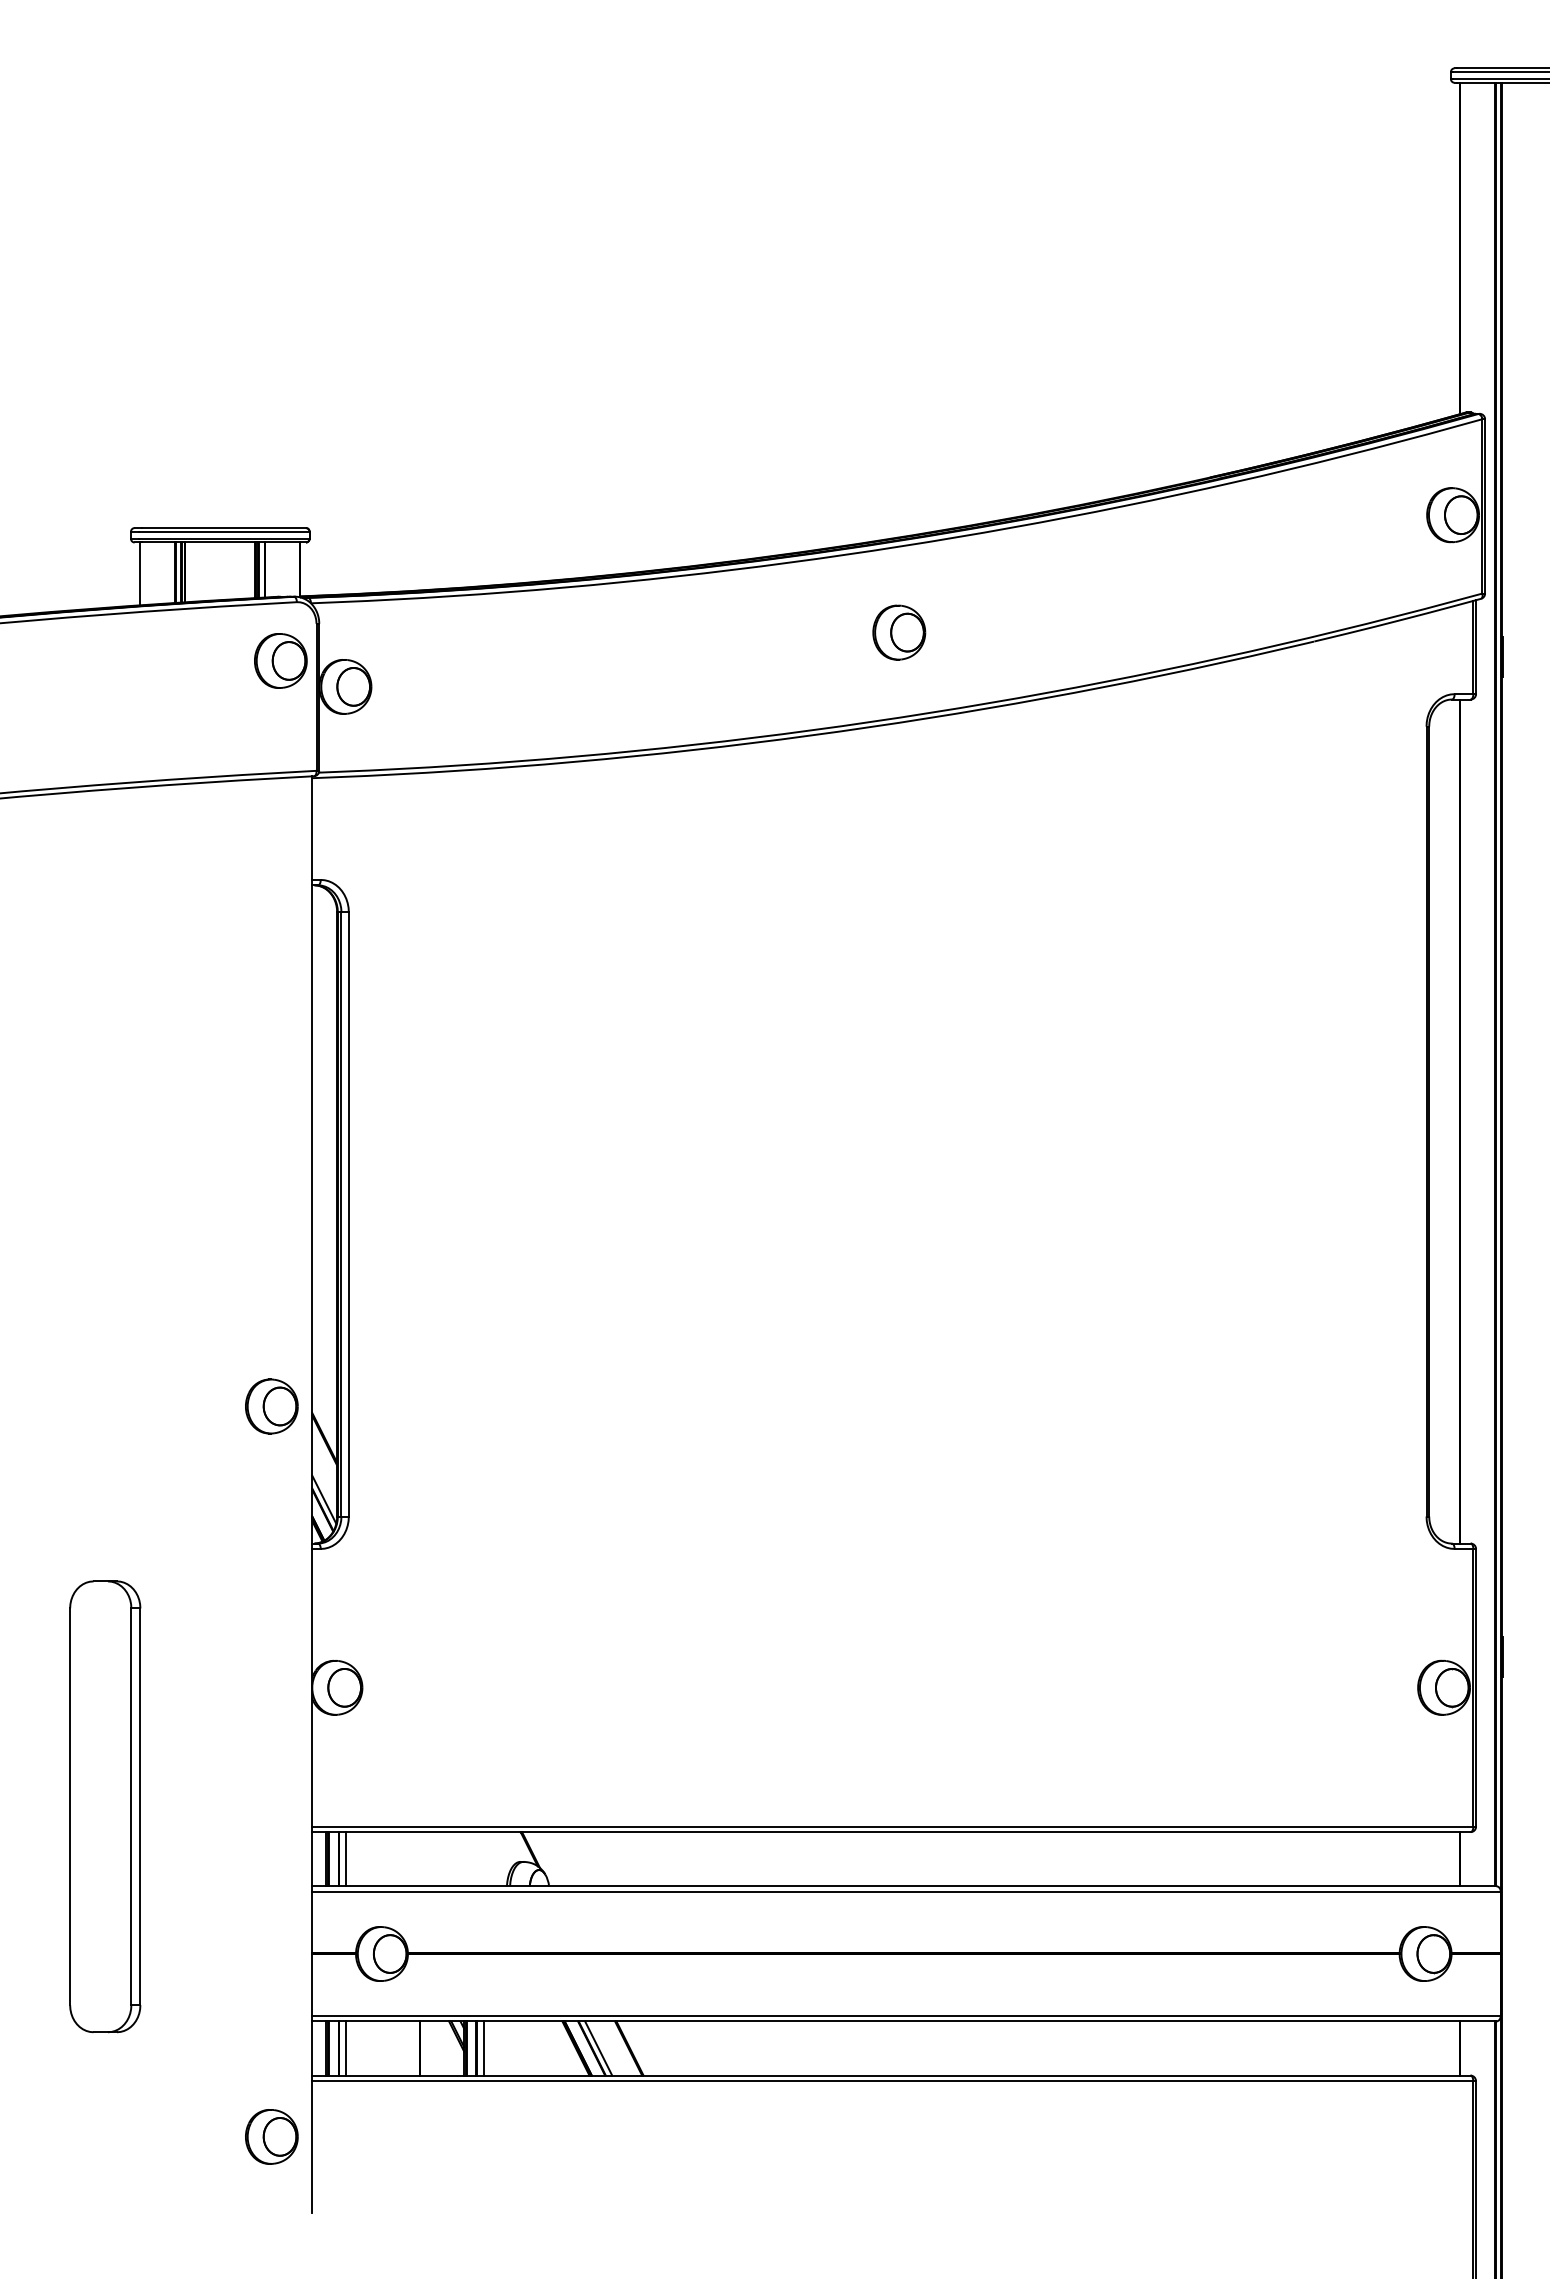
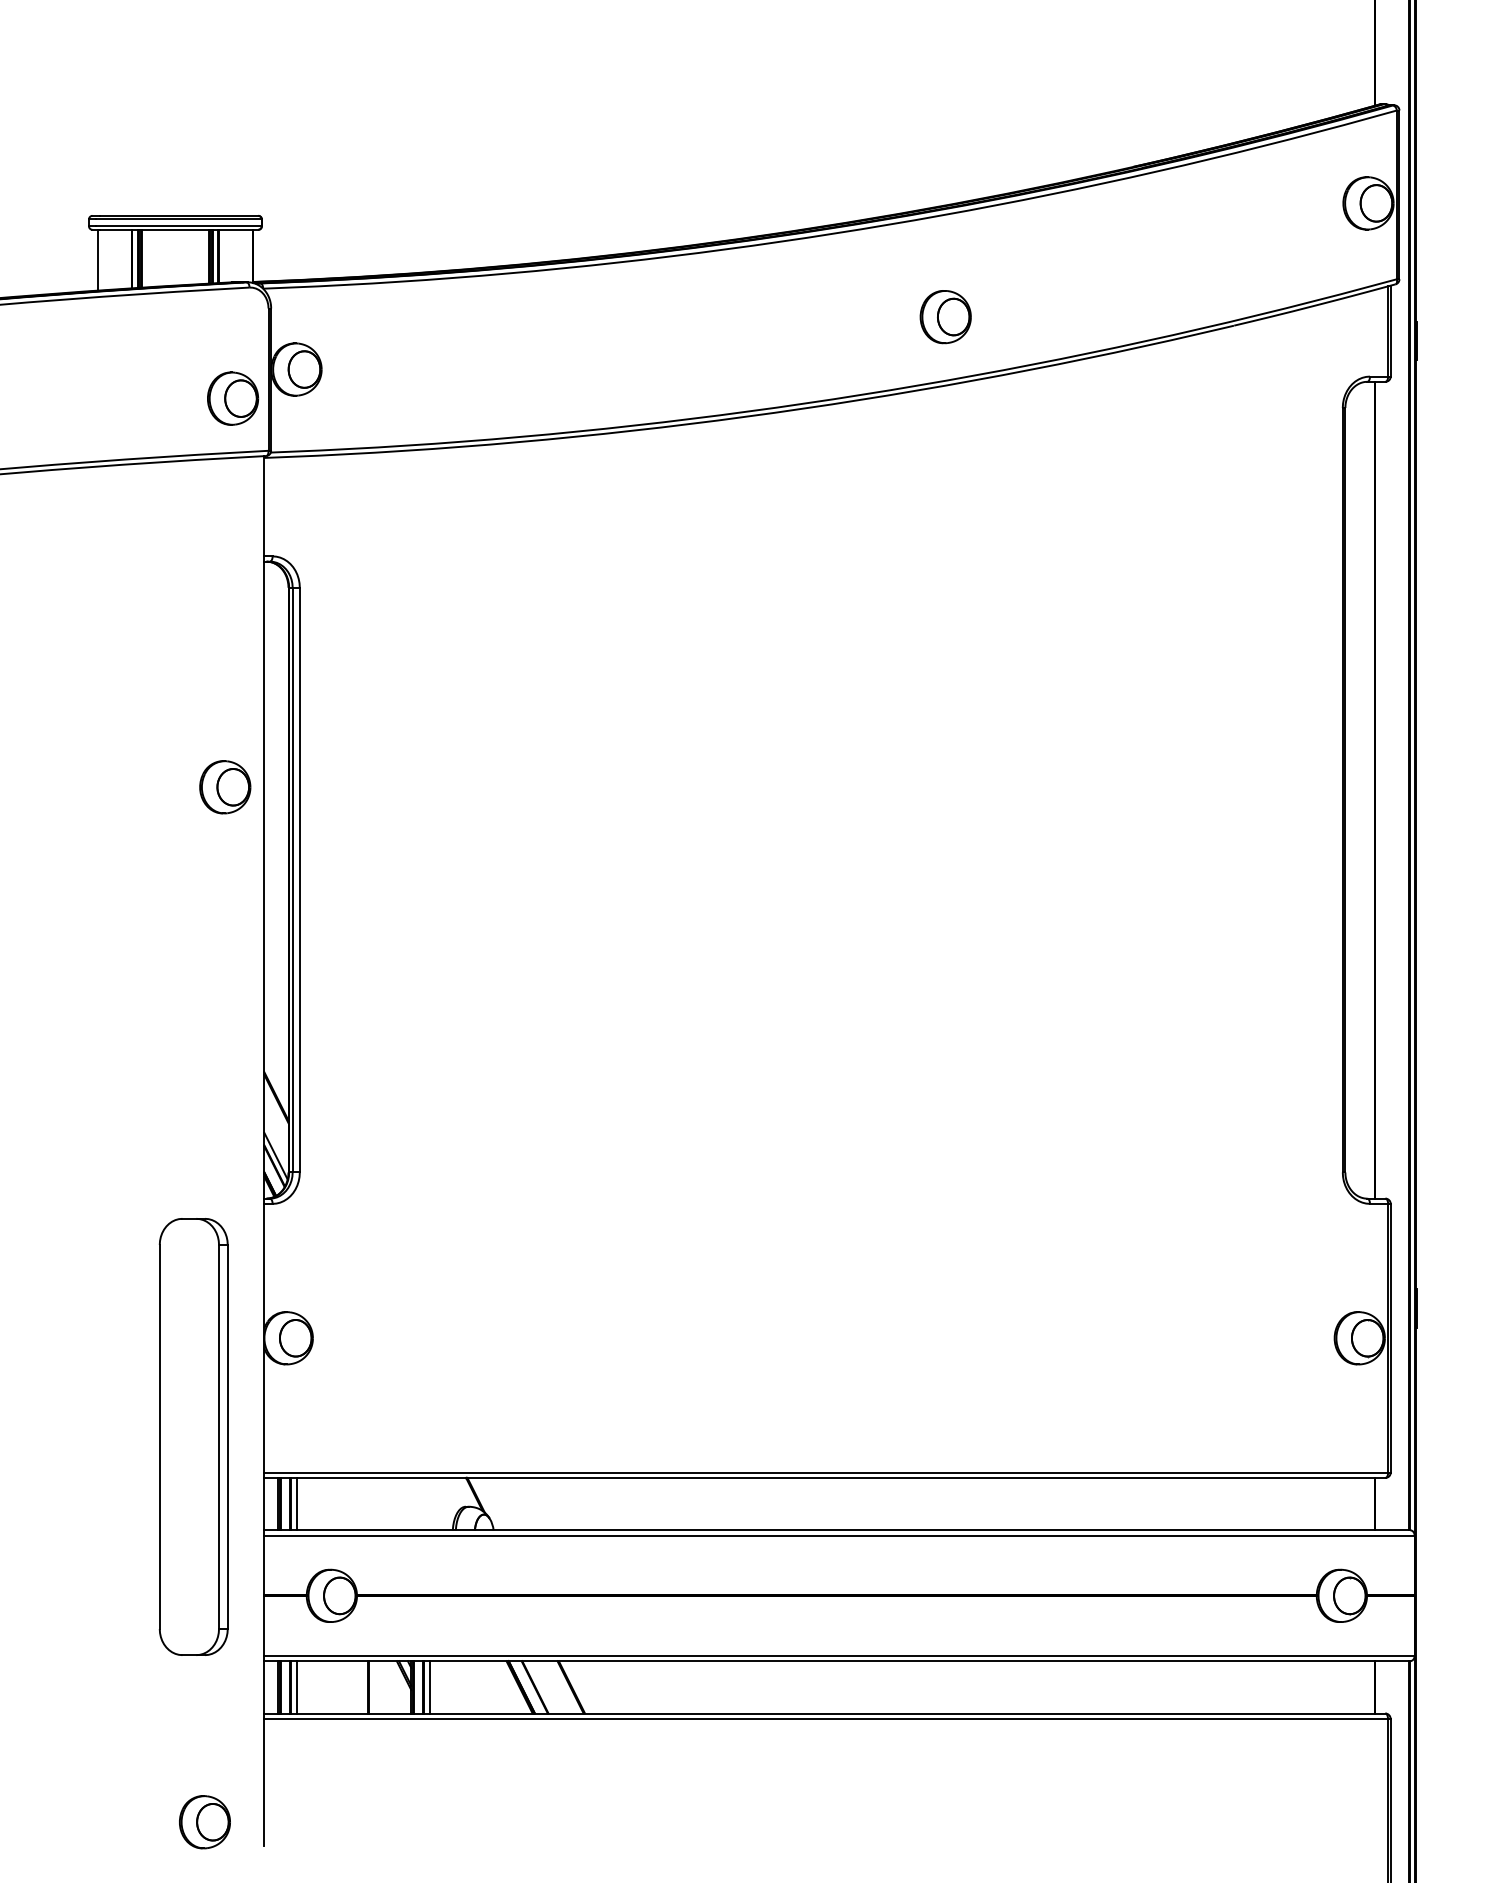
part: (899, 632) -> (945, 316), moved
part: (280, 660) -> (232, 398), moved
part: (271, 1406) -> (224, 787), moved
part: (105, 1806) -> (193, 1436), moved
line: (598, 2048) -> (541, 1687), removed
part: (271, 2136) -> (204, 1821), moved

